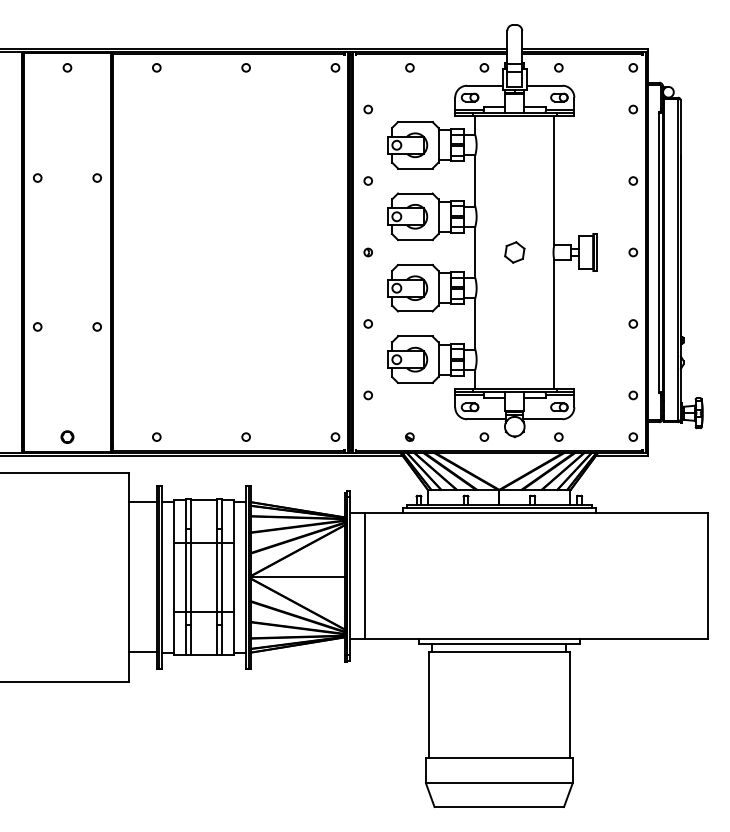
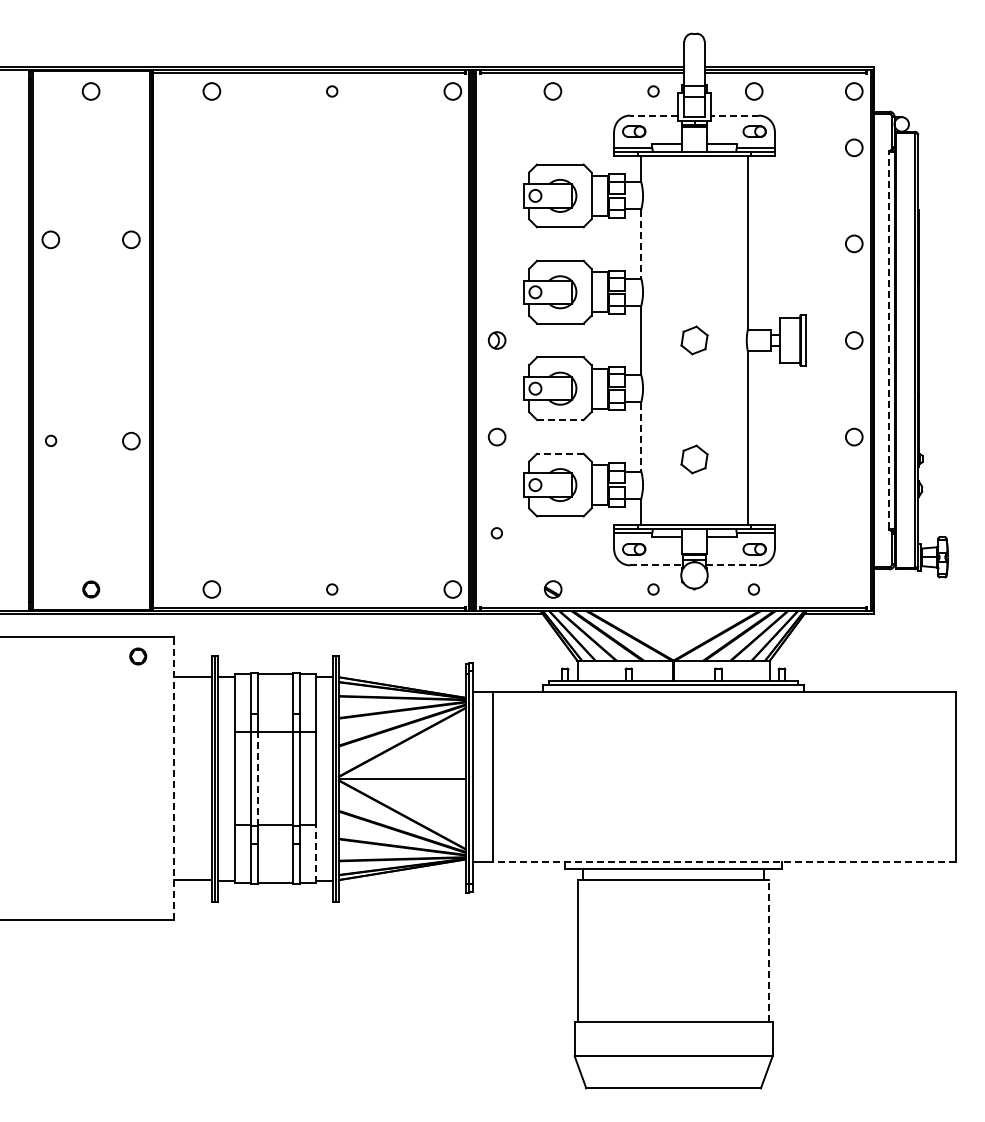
circle: (67, 67) -> (91, 91), size x1.6
circle: (156, 67) -> (211, 91), size x1.6
circle: (335, 67) -> (452, 91), size x1.6
circle: (410, 67) -> (553, 91), size x1.6
circle: (558, 67) -> (753, 91), size x1.6
circle: (633, 67) -> (854, 91), size x1.6
line: (484, 85) -> (653, 115), solid -> dashed
line: (544, 85) -> (734, 115), solid -> dashed
circle: (367, 109) -> (496, 147), removed
circle: (633, 109) -> (854, 147), size x1.6
circle: (37, 178) -> (51, 240), size x1.6
circle: (97, 178) -> (131, 240), size x1.6
circle: (367, 181) -> (496, 244), removed
line: (475, 181) -> (641, 244), solid -> dashed
circle: (633, 181) -> (854, 244), size x1.6
part: (367, 252) -> (496, 340), size x1.6
circle: (633, 252) -> (854, 340), size x1.6
line: (659, 252) -> (889, 340), solid -> dashed
line: (415, 311) -> (560, 420), solid -> dashed
circle: (367, 323) -> (496, 436), size x1.6
line: (475, 323) -> (641, 436), solid -> dashed
circle: (633, 323) -> (854, 436), size x1.6
circle: (97, 326) -> (131, 440), size x1.6
line: (414, 336) -> (559, 453), solid -> dashed
part: (514, 340) -> (694, 459), added
circle: (633, 395) -> (854, 533), removed
line: (487, 419) -> (657, 565), solid -> dashed
line: (543, 419) -> (733, 565), solid -> dashed
circle: (156, 437) -> (211, 589), size x1.6
circle: (335, 437) -> (452, 589), size x1.6
part: (409, 437) -> (552, 589), size x1.6
circle: (633, 437) -> (854, 589), removed
circle: (102, 486) -> (138, 656), added
line: (190, 577) -> (257, 778), solid -> dashed
line: (129, 578) -> (174, 779), solid -> dashed
line: (233, 633) -> (315, 854), solid -> dashed
line: (536, 639) -> (723, 862), solid -> dashed
line: (569, 704) -> (768, 950), solid -> dashed

